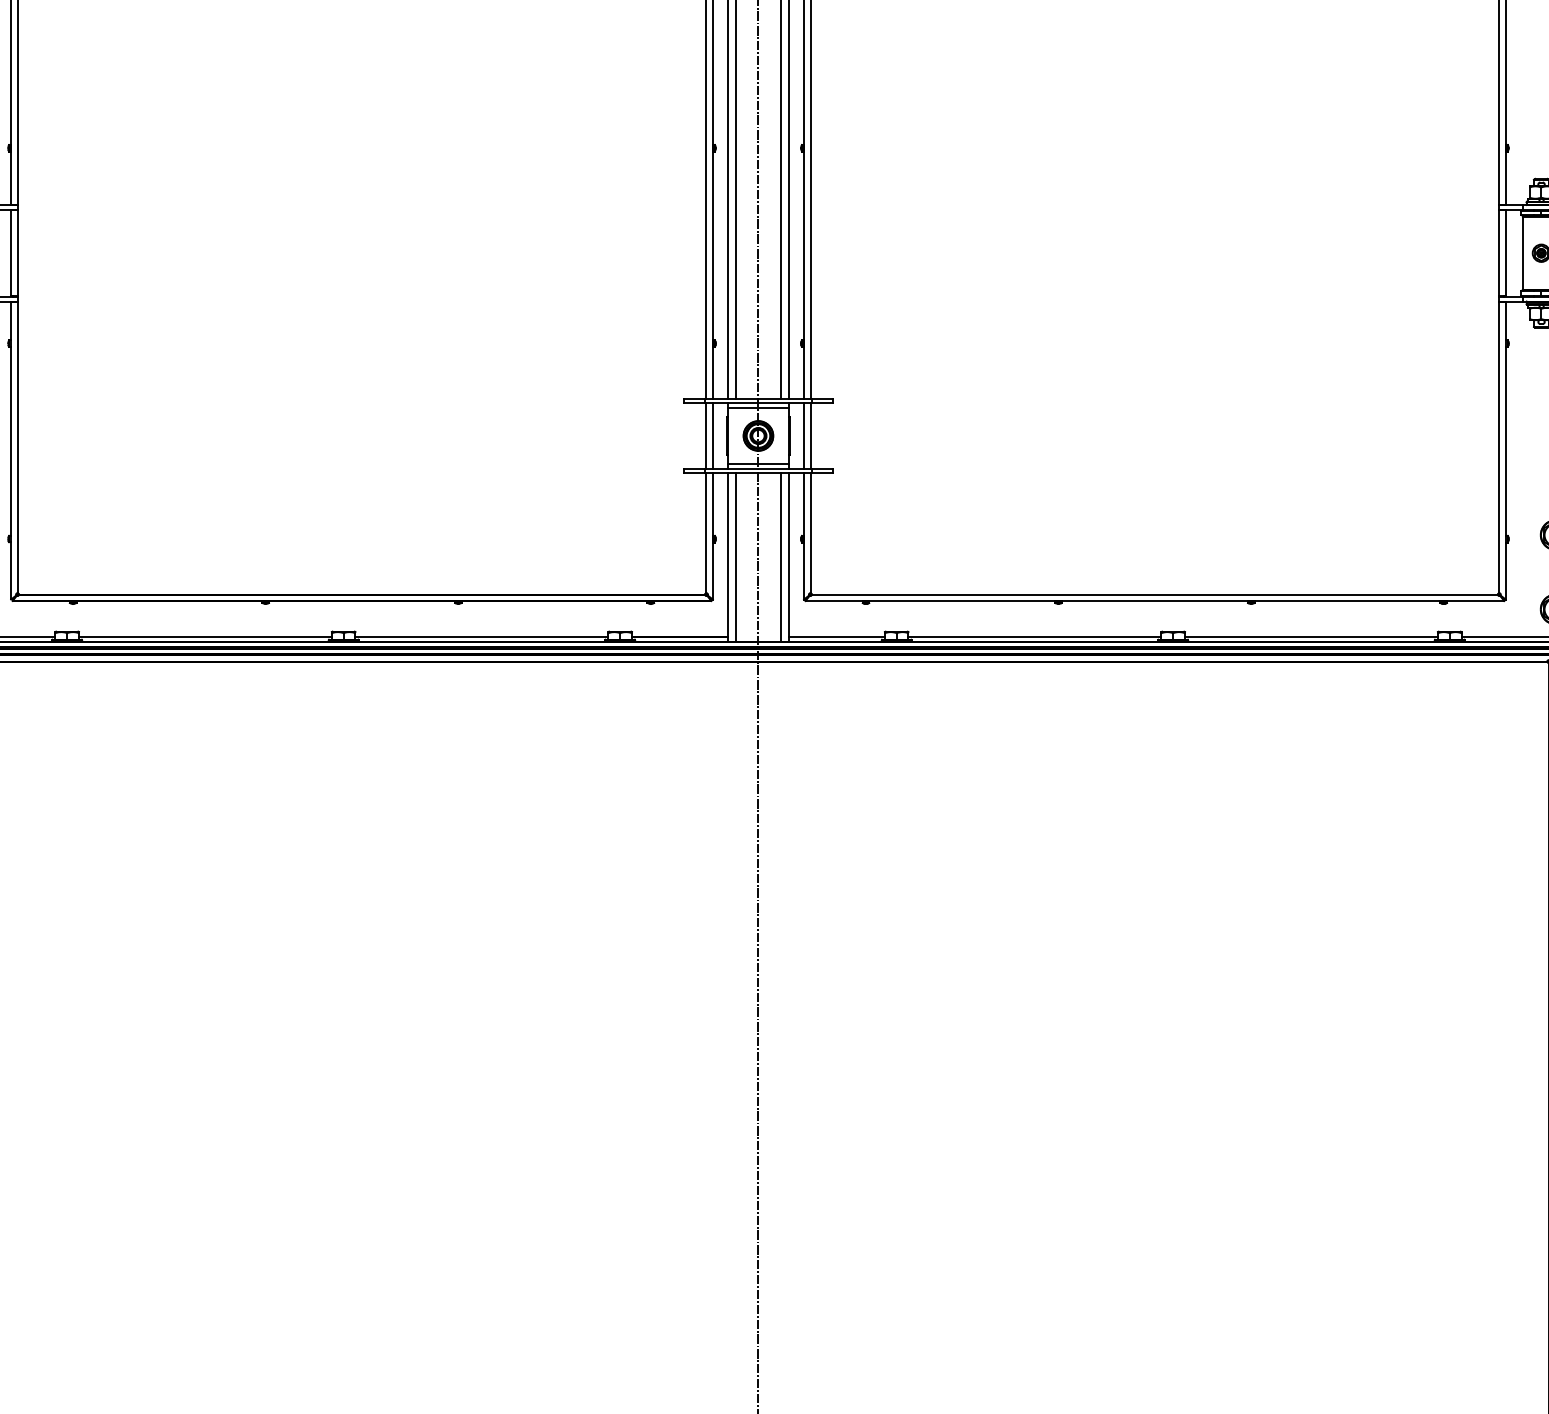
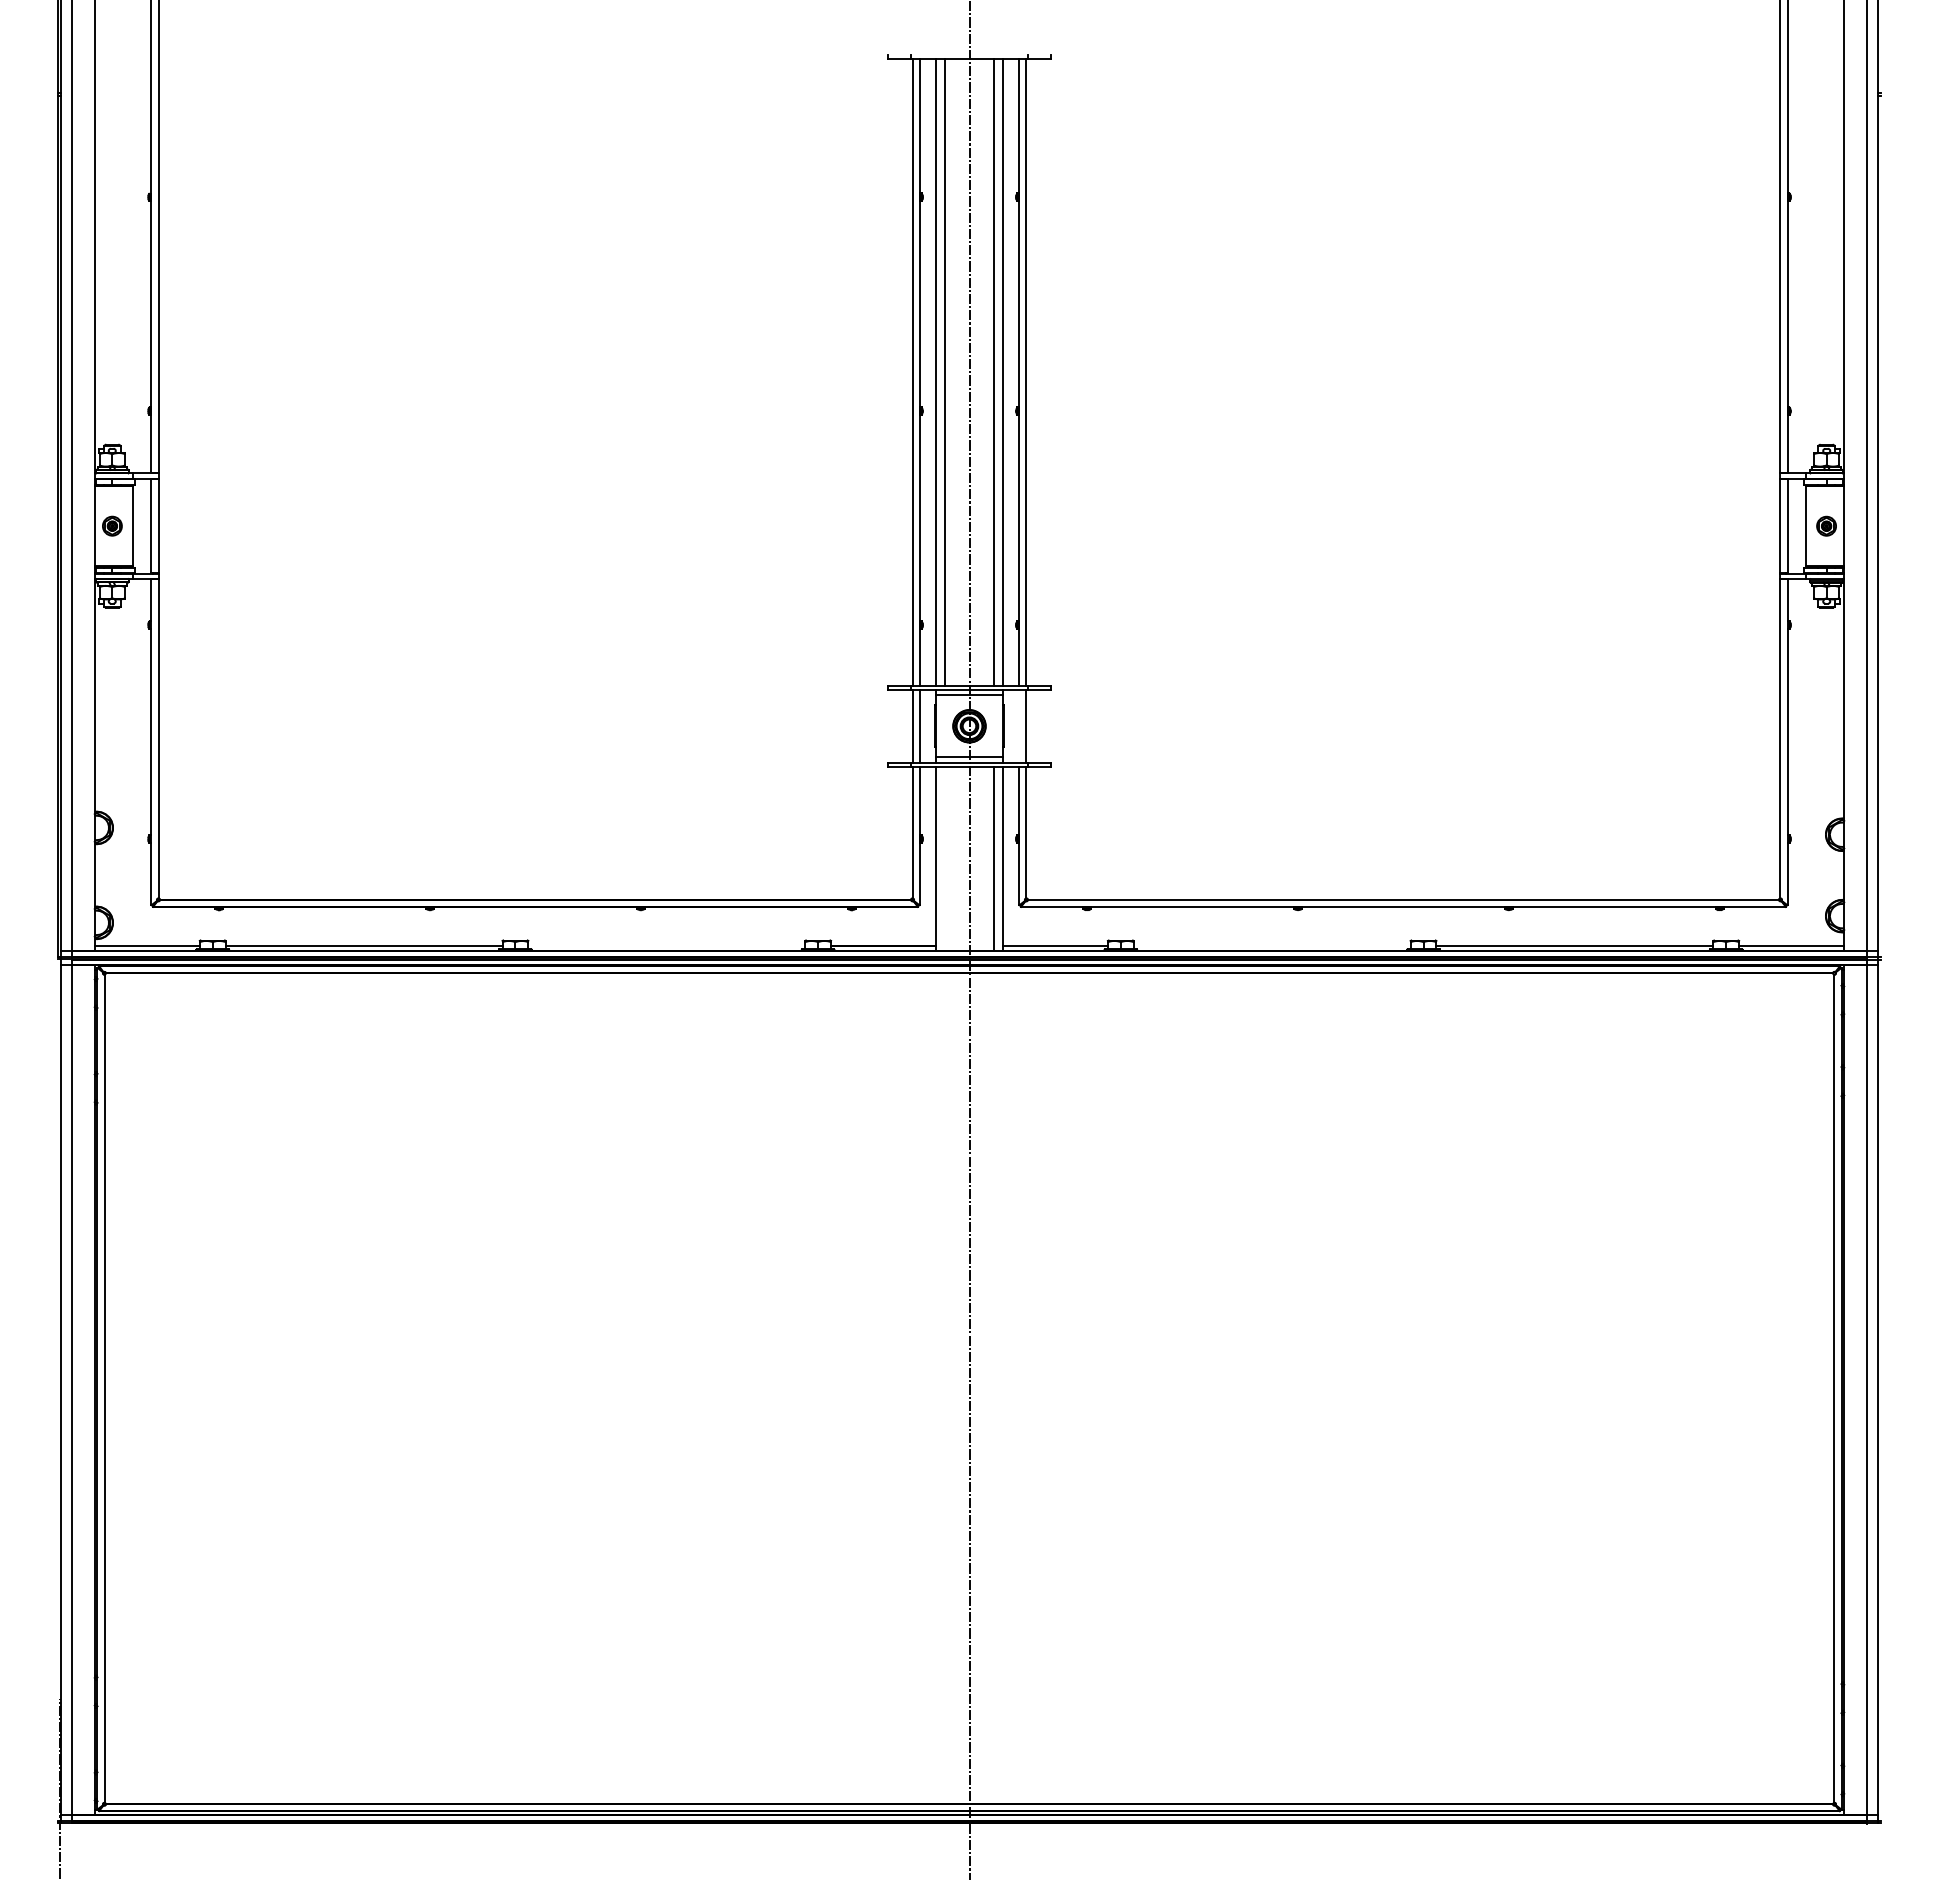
line: (804, 435) -> (1019, 725), removed
line: (736, 556) -> (945, 858), removed
line: (481, 636) -> (666, 945), removed
line: (1034, 636) -> (1271, 945), removed

